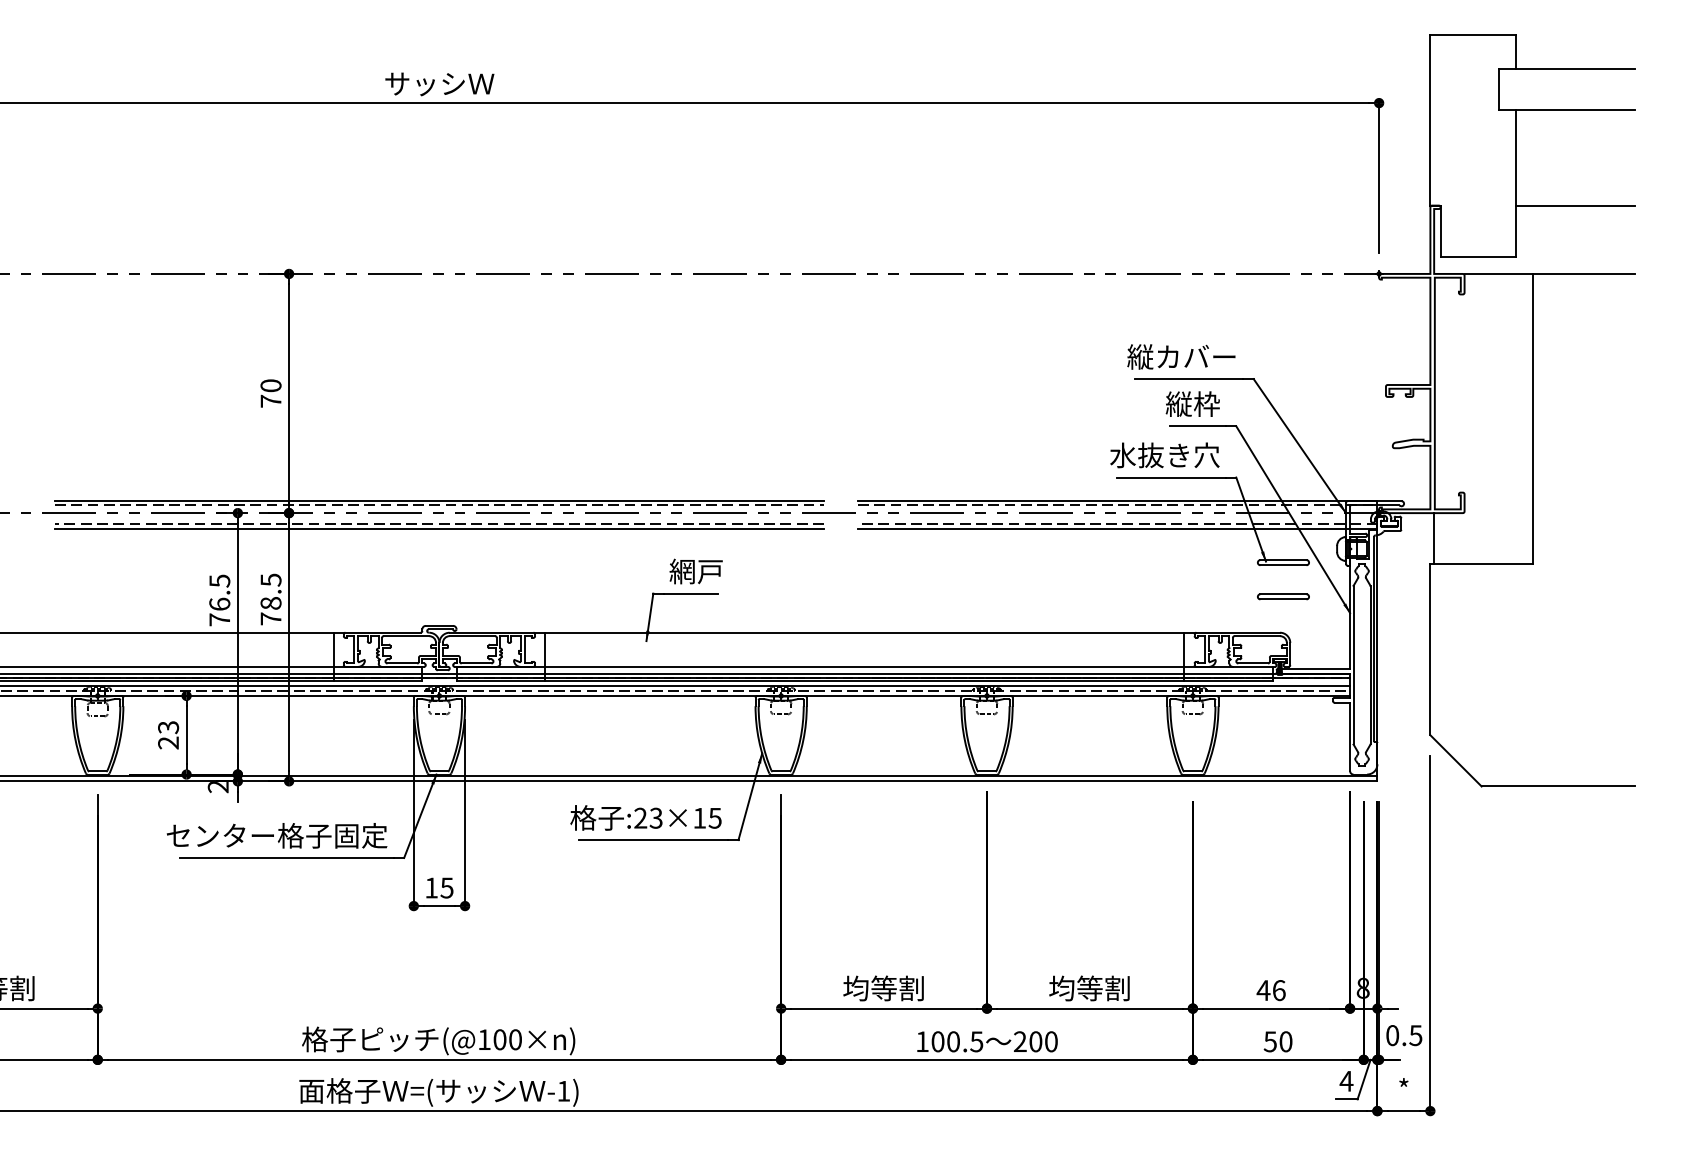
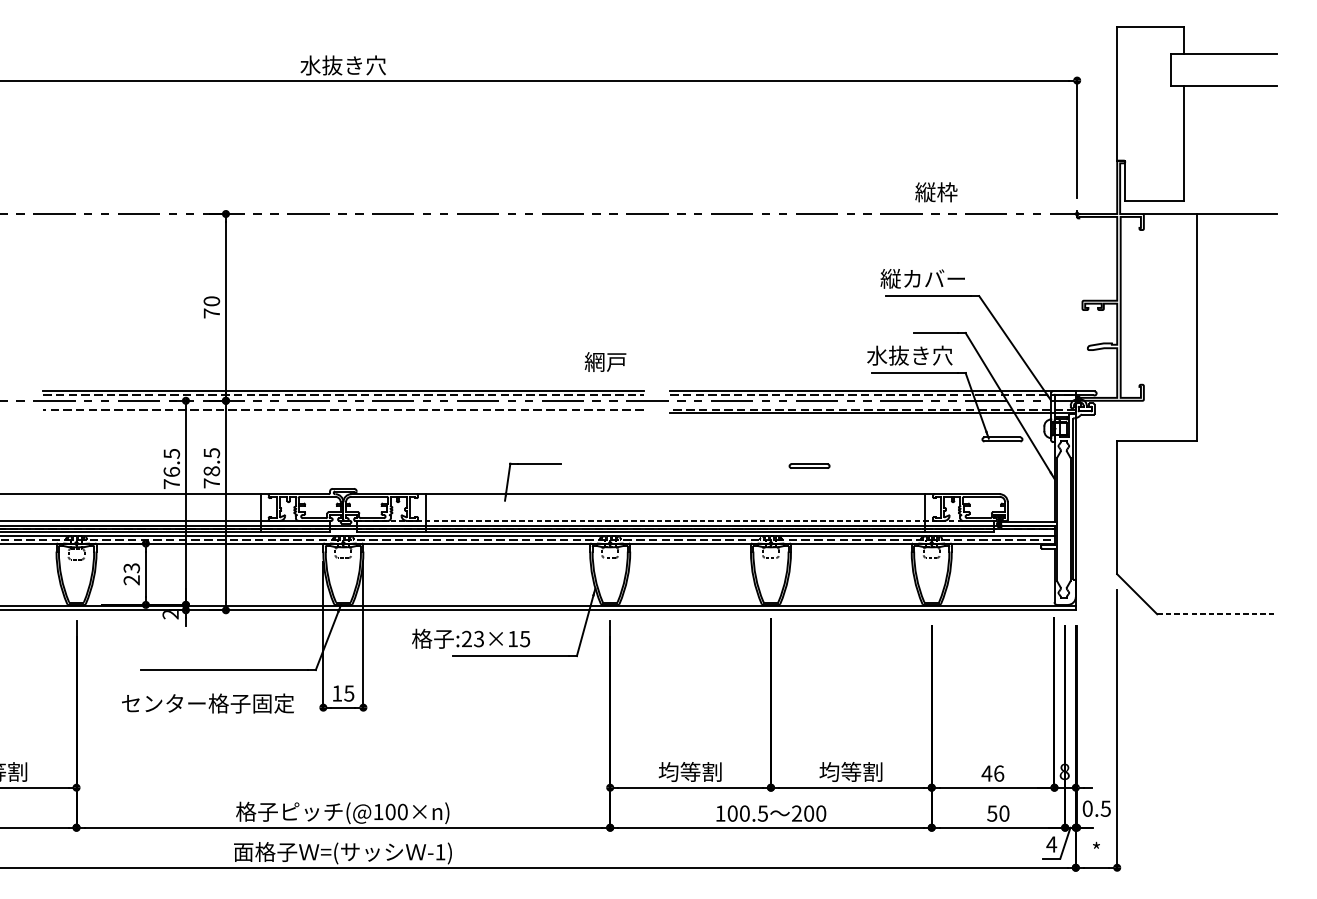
text: (439, 83) -> (343, 65), サッシＷ -> 水抜き穴
line: (1575, 205) -> (1230, 160), removed
text: (1192, 403) -> (936, 191), moved
line: (439, 528) -> (343, 412), removed
line: (1433, 538) -> (1119, 420), removed
text: (695, 571) -> (605, 362), moved
part: (1283, 596) -> (809, 465), moved
line: (844, 666) -> (659, 520), solid -> dashed
line: (1558, 786) -> (1217, 614), solid -> dashed
text: (645, 817) -> (470, 638), moved
text: (276, 835) -> (207, 703), moved

